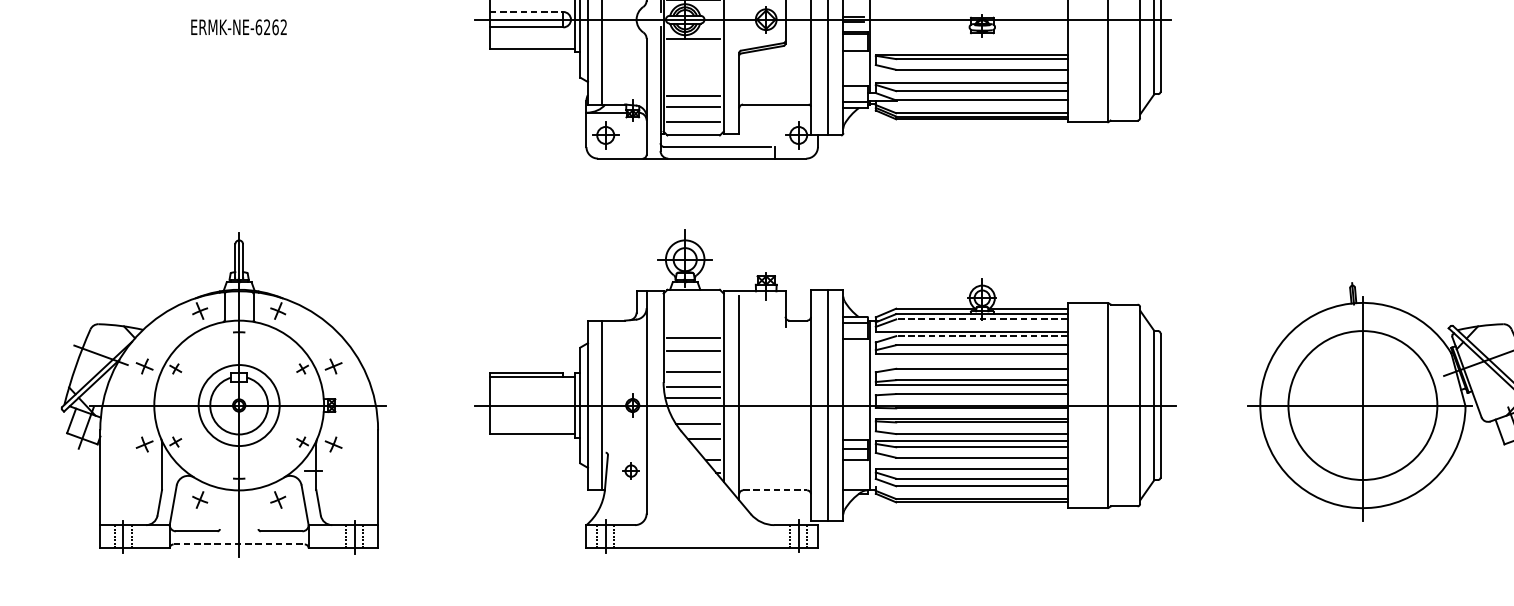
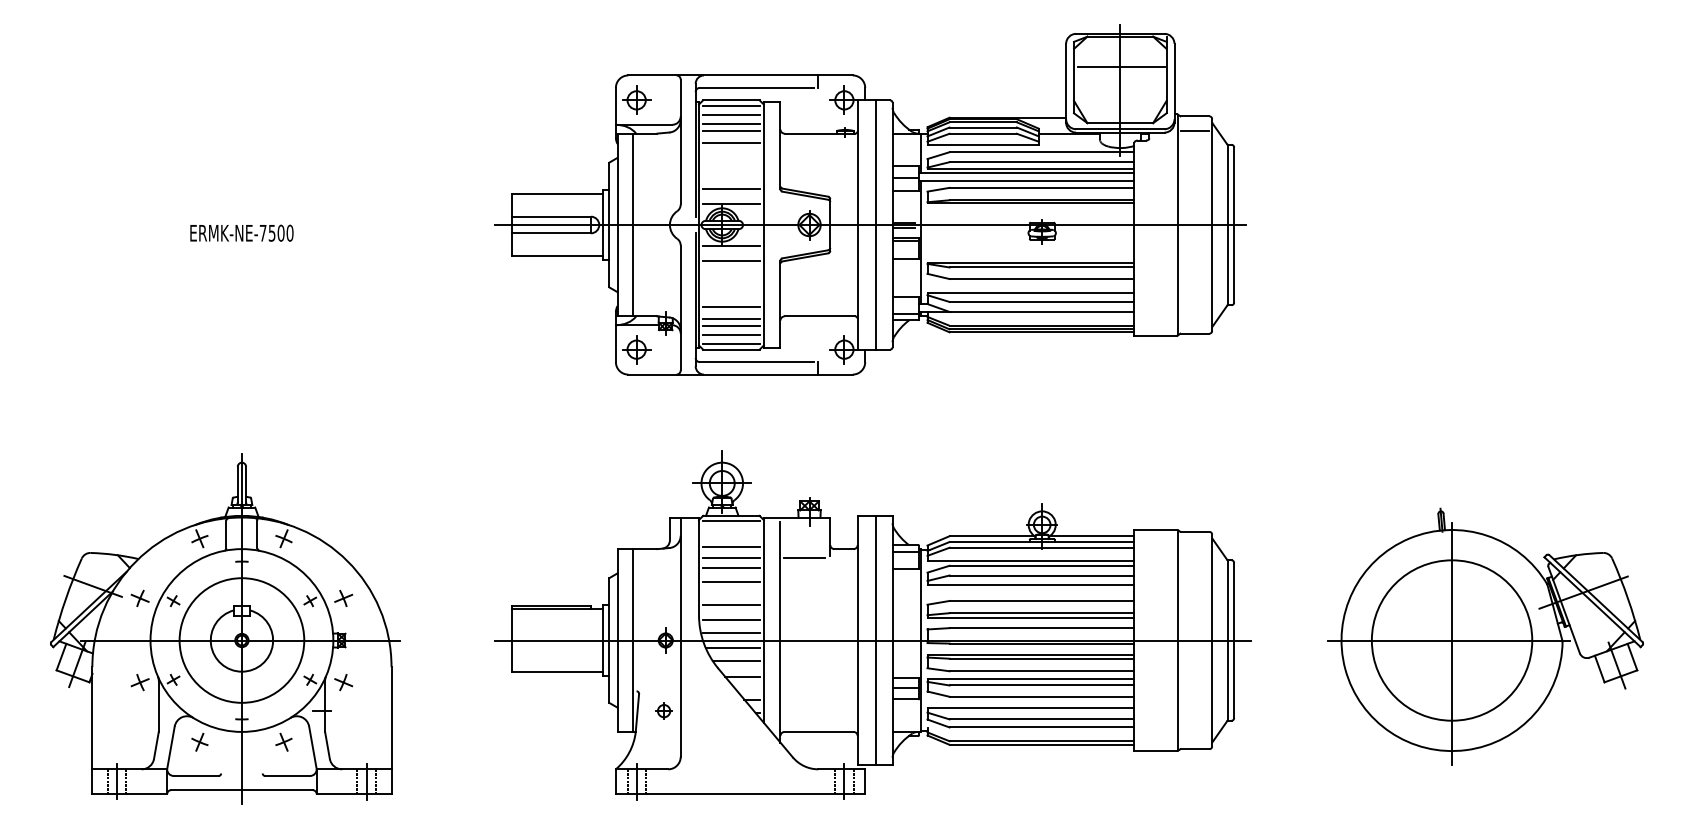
line: (527, 11) -> (552, 216), dashed -> solid
text: (271, 26) -> (276, 232), ERMK-NE-6262 -> ERMK-NE-7500
line: (693, 53) -> (731, 261), added
line: (693, 113) -> (731, 326), added
line: (693, 130) -> (731, 344), added
line: (693, 295) -> (731, 521), added
line: (693, 318) -> (731, 546), added
line: (981, 319) -> (1041, 547), dashed -> solid
line: (693, 329) -> (731, 558), added
line: (760, 329) -> (803, 558), added
line: (981, 335) -> (1041, 565), dashed -> solid
circle: (238, 405) -> (241, 640), size x1.43
line: (694, 412) -> (732, 648), added
line: (775, 490) -> (819, 731), dashed -> solid
line: (238, 544) -> (241, 790), dashed -> solid

